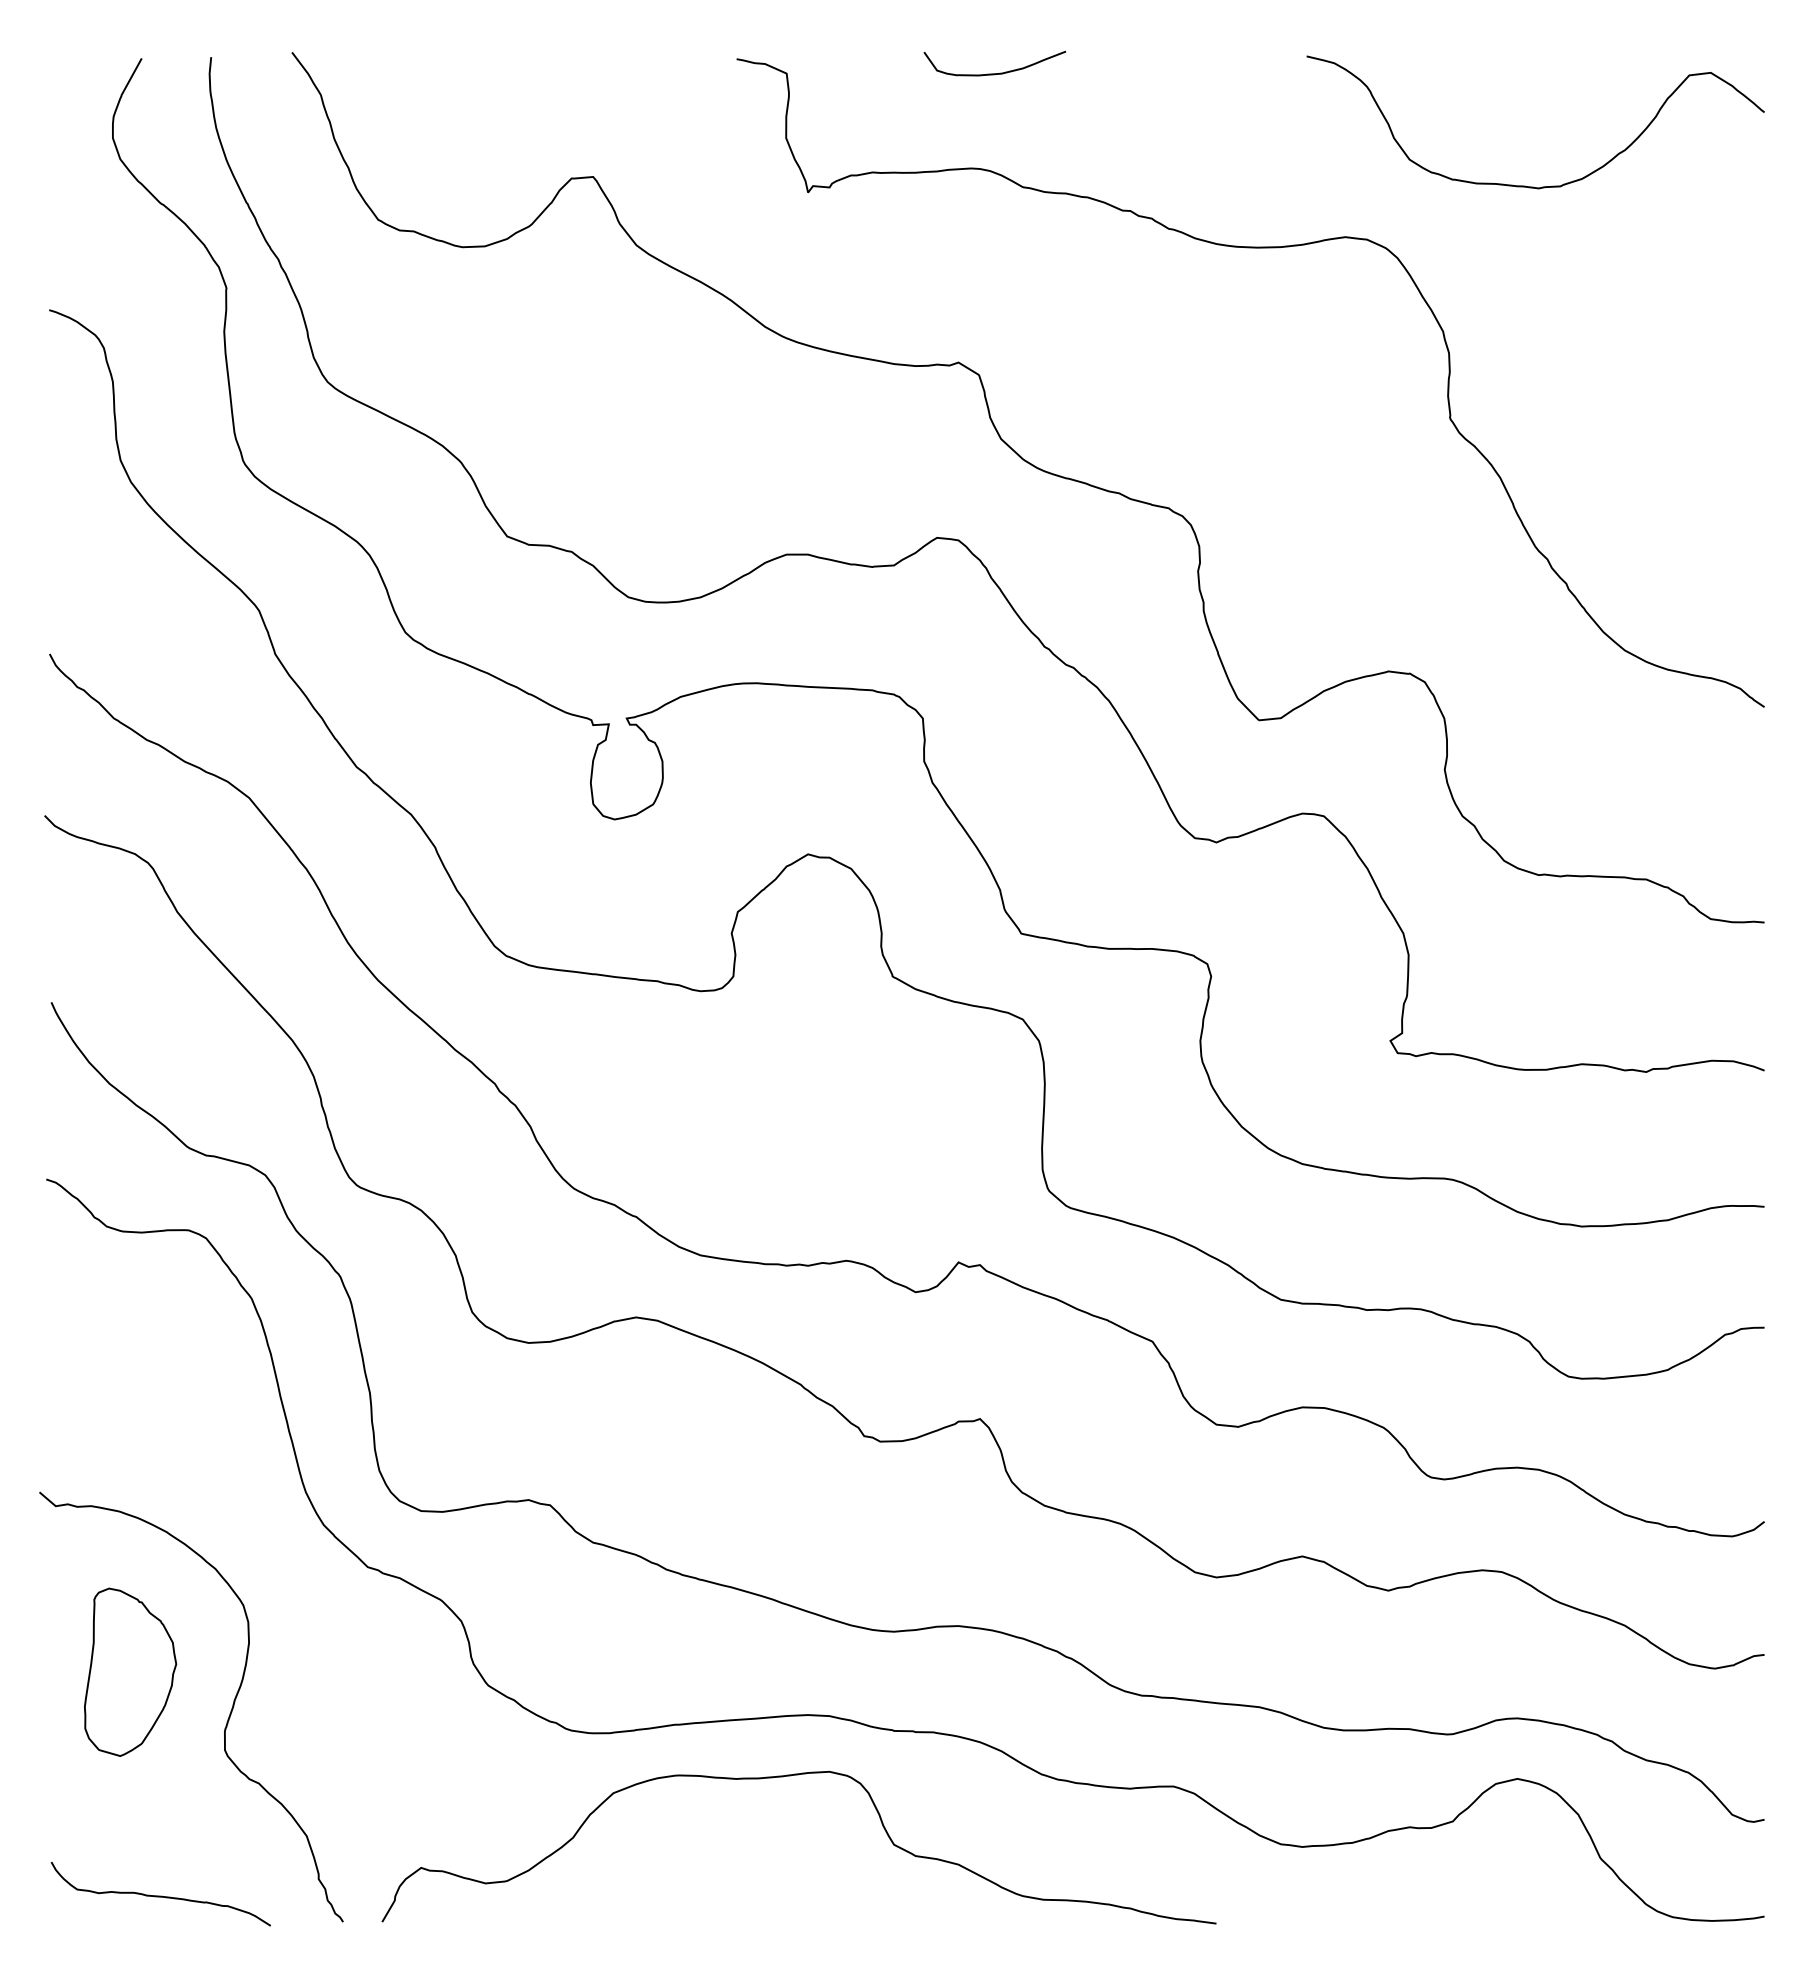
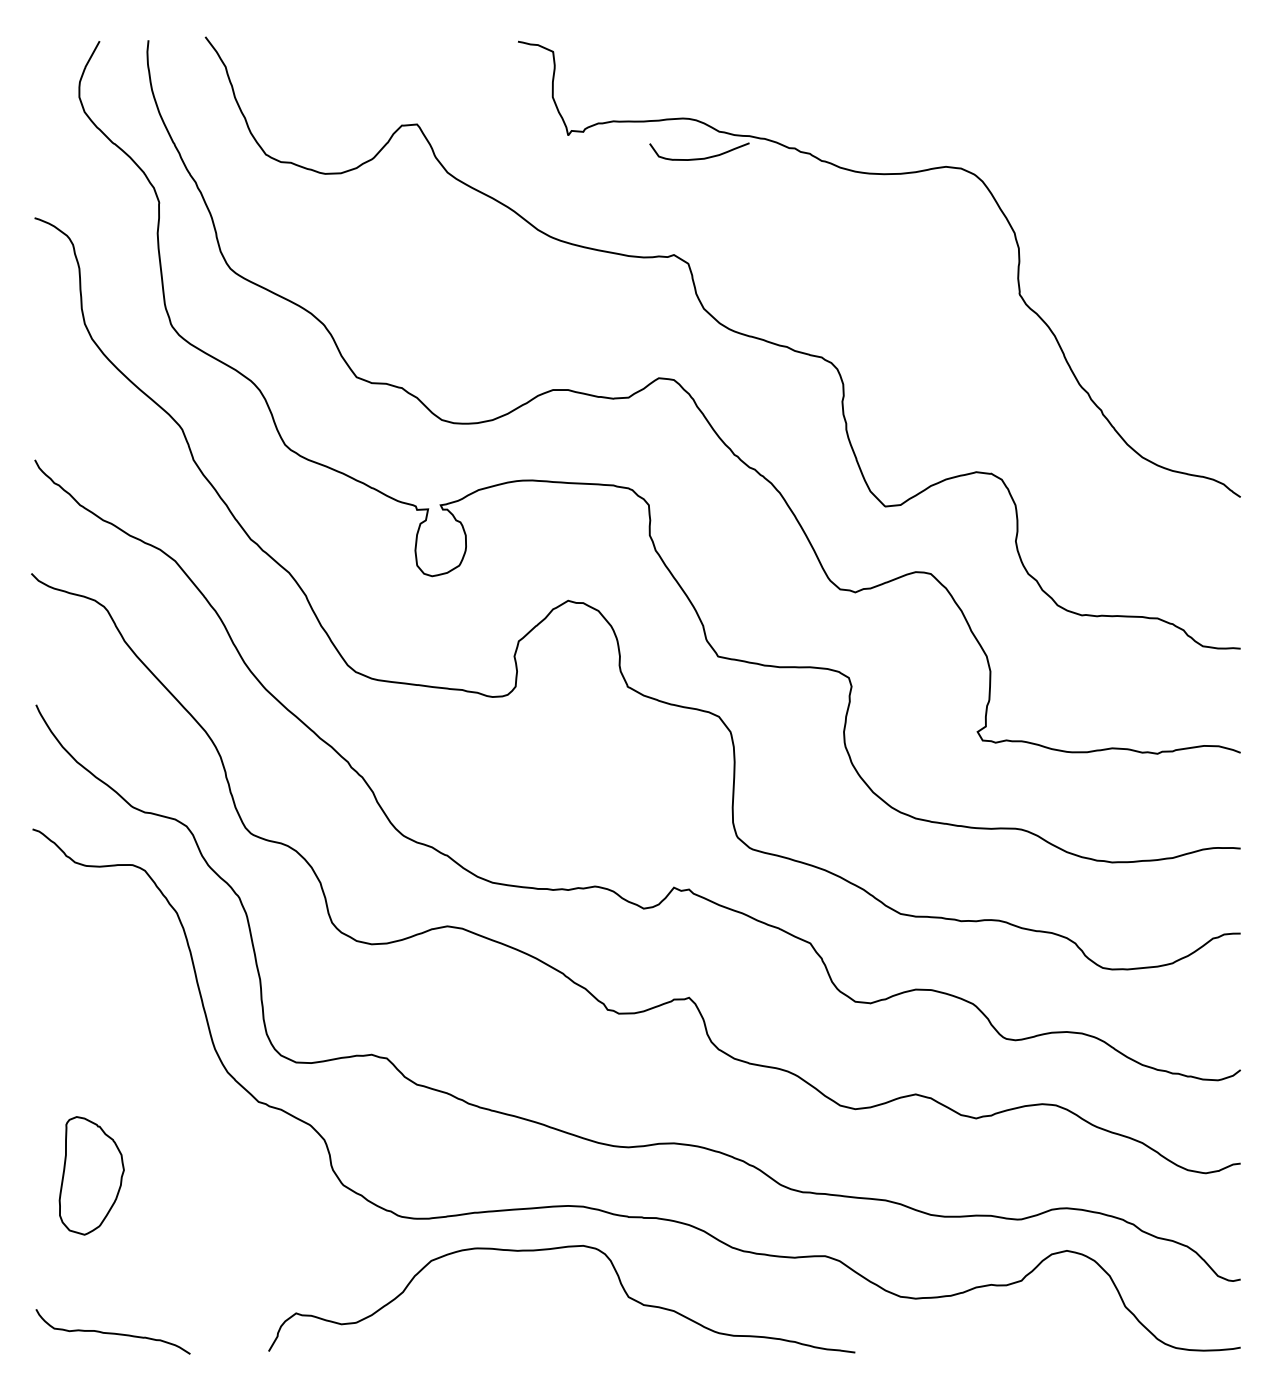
curve: (994, 73) -> (699, 158), moved
curve: (1525, 185) -> (1072, 130), removed
curve: (227, 1719) -> (159, 1209), removed

